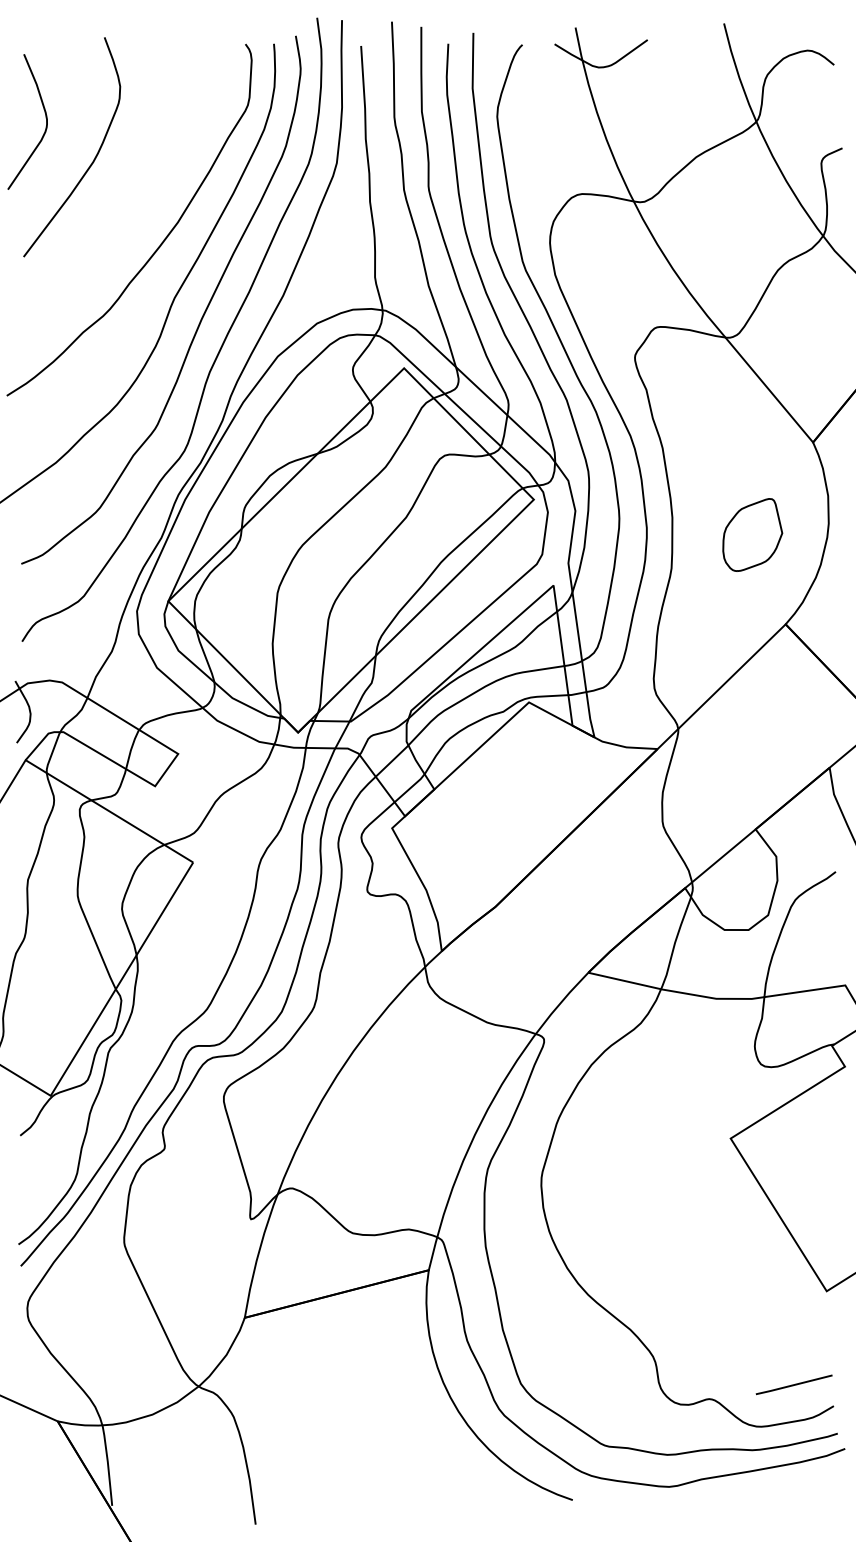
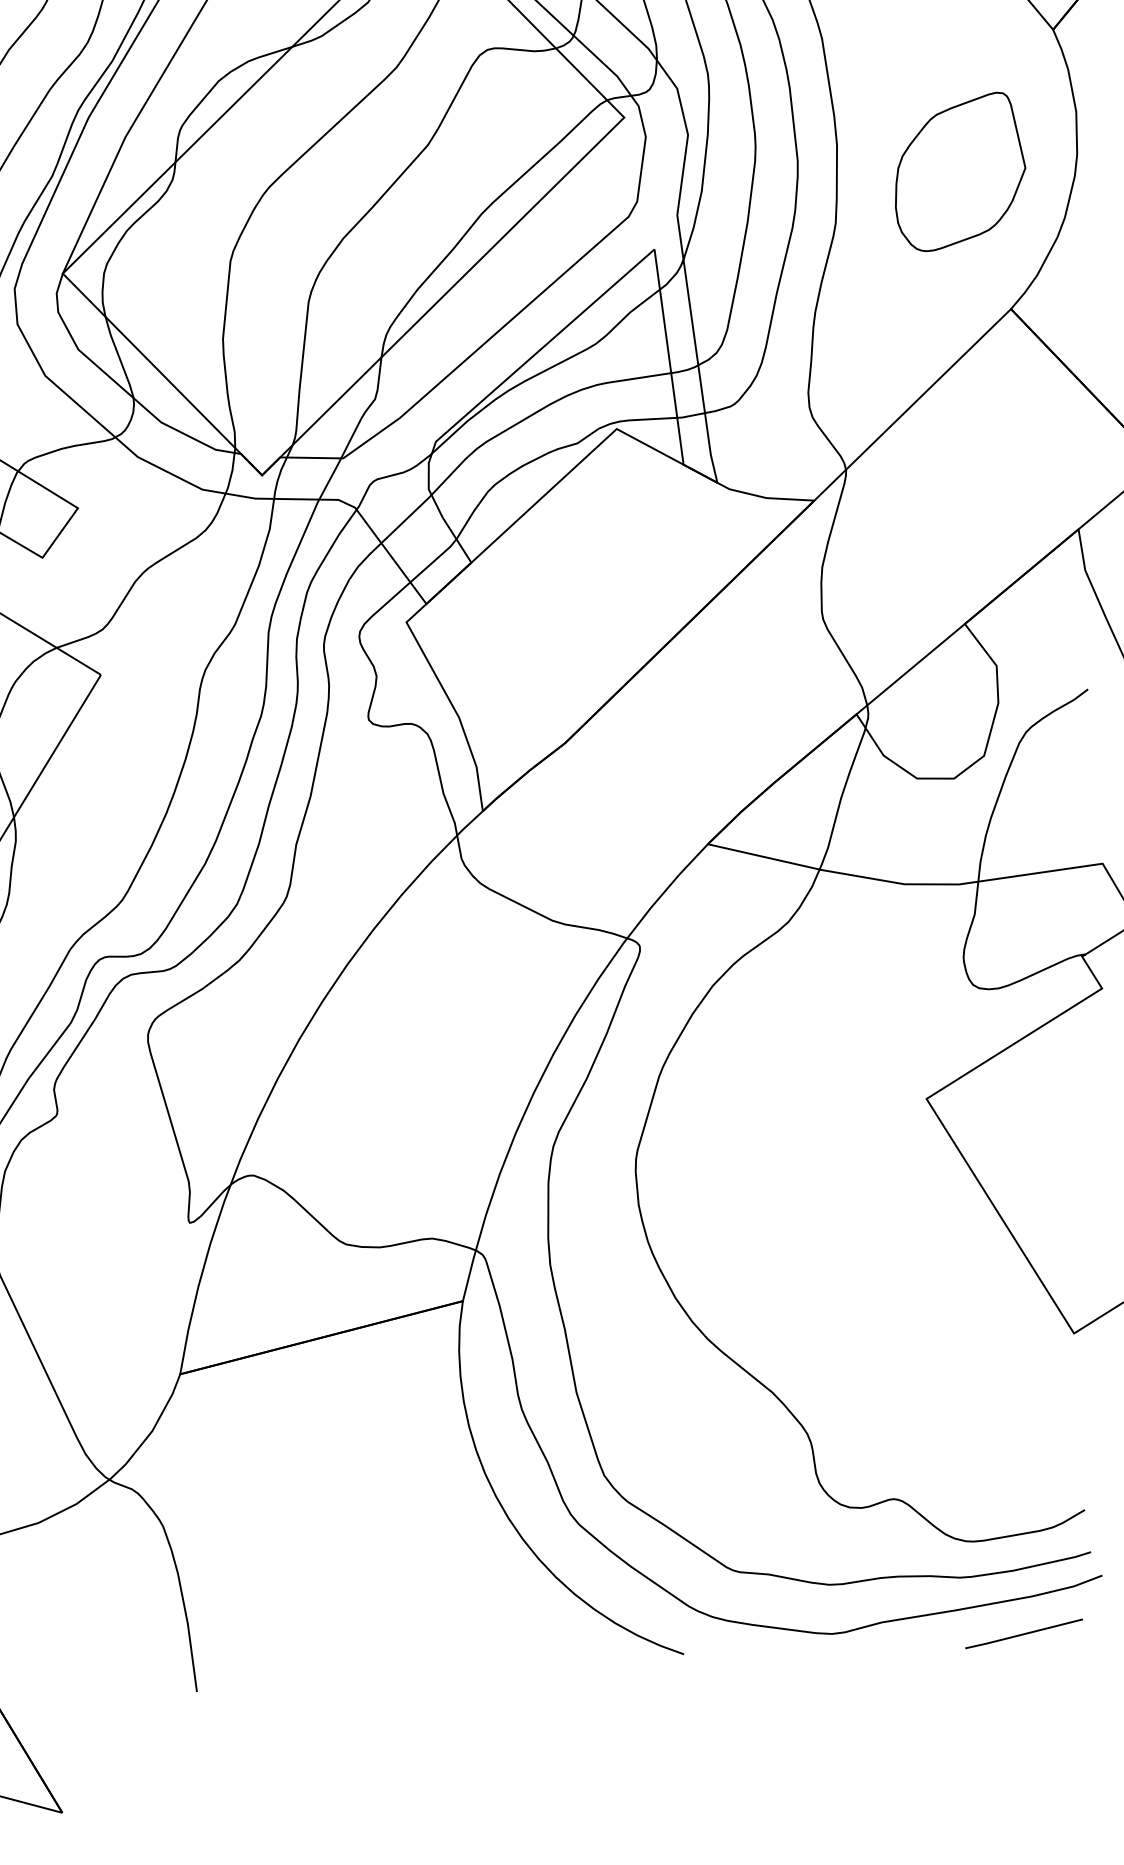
part: (752, 534) -> (960, 171), size x1.43
line: (793, 1384) -> (1023, 1633), moved

